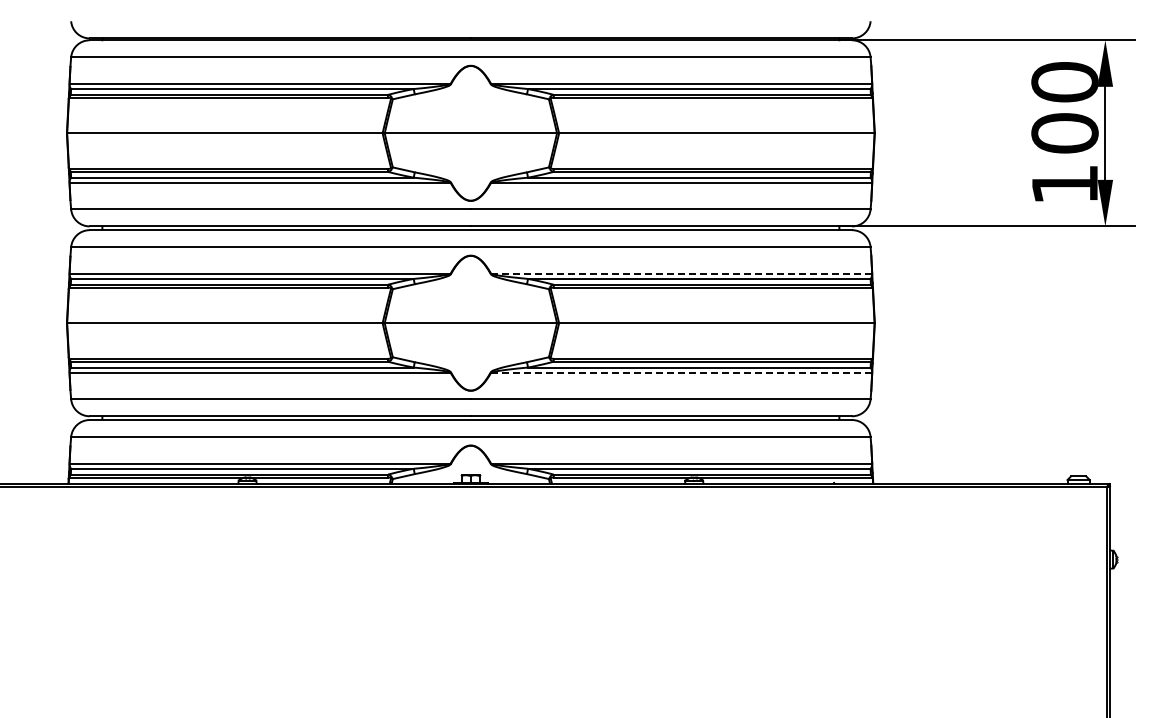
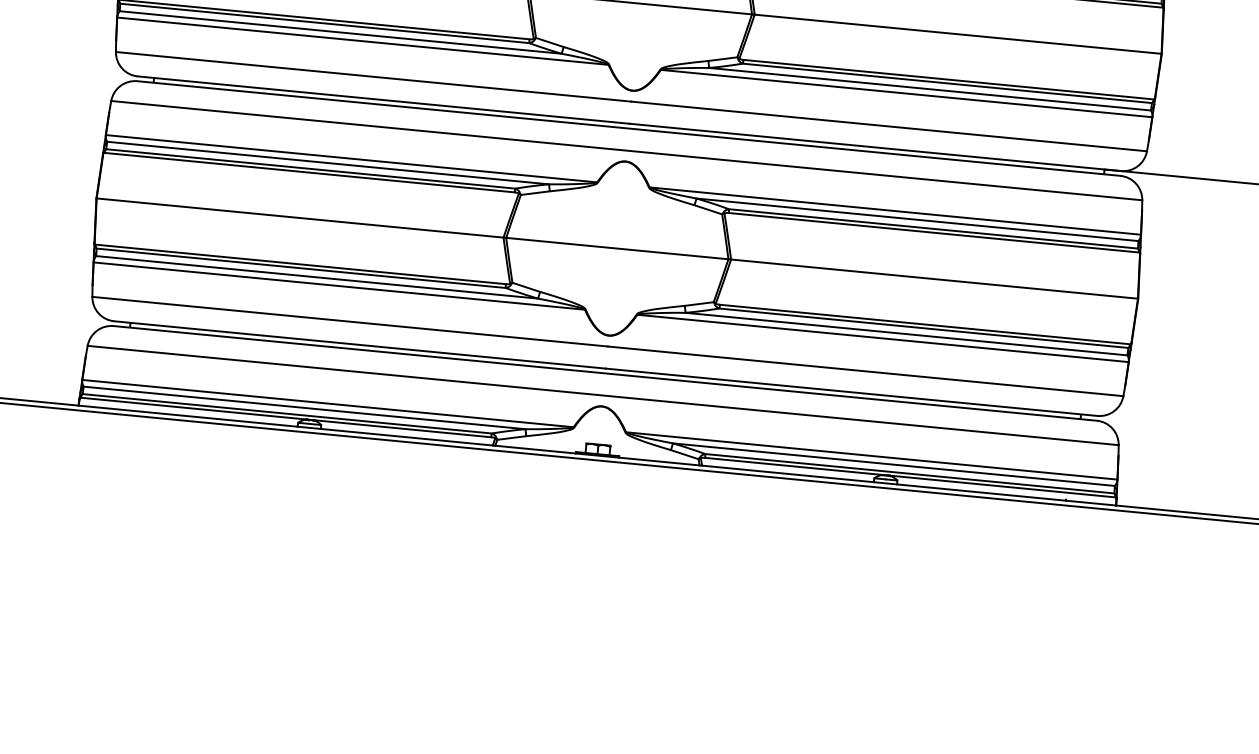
line: (681, 273) -> (895, 210), dashed -> solid
line: (681, 372) -> (882, 338), dashed -> solid

